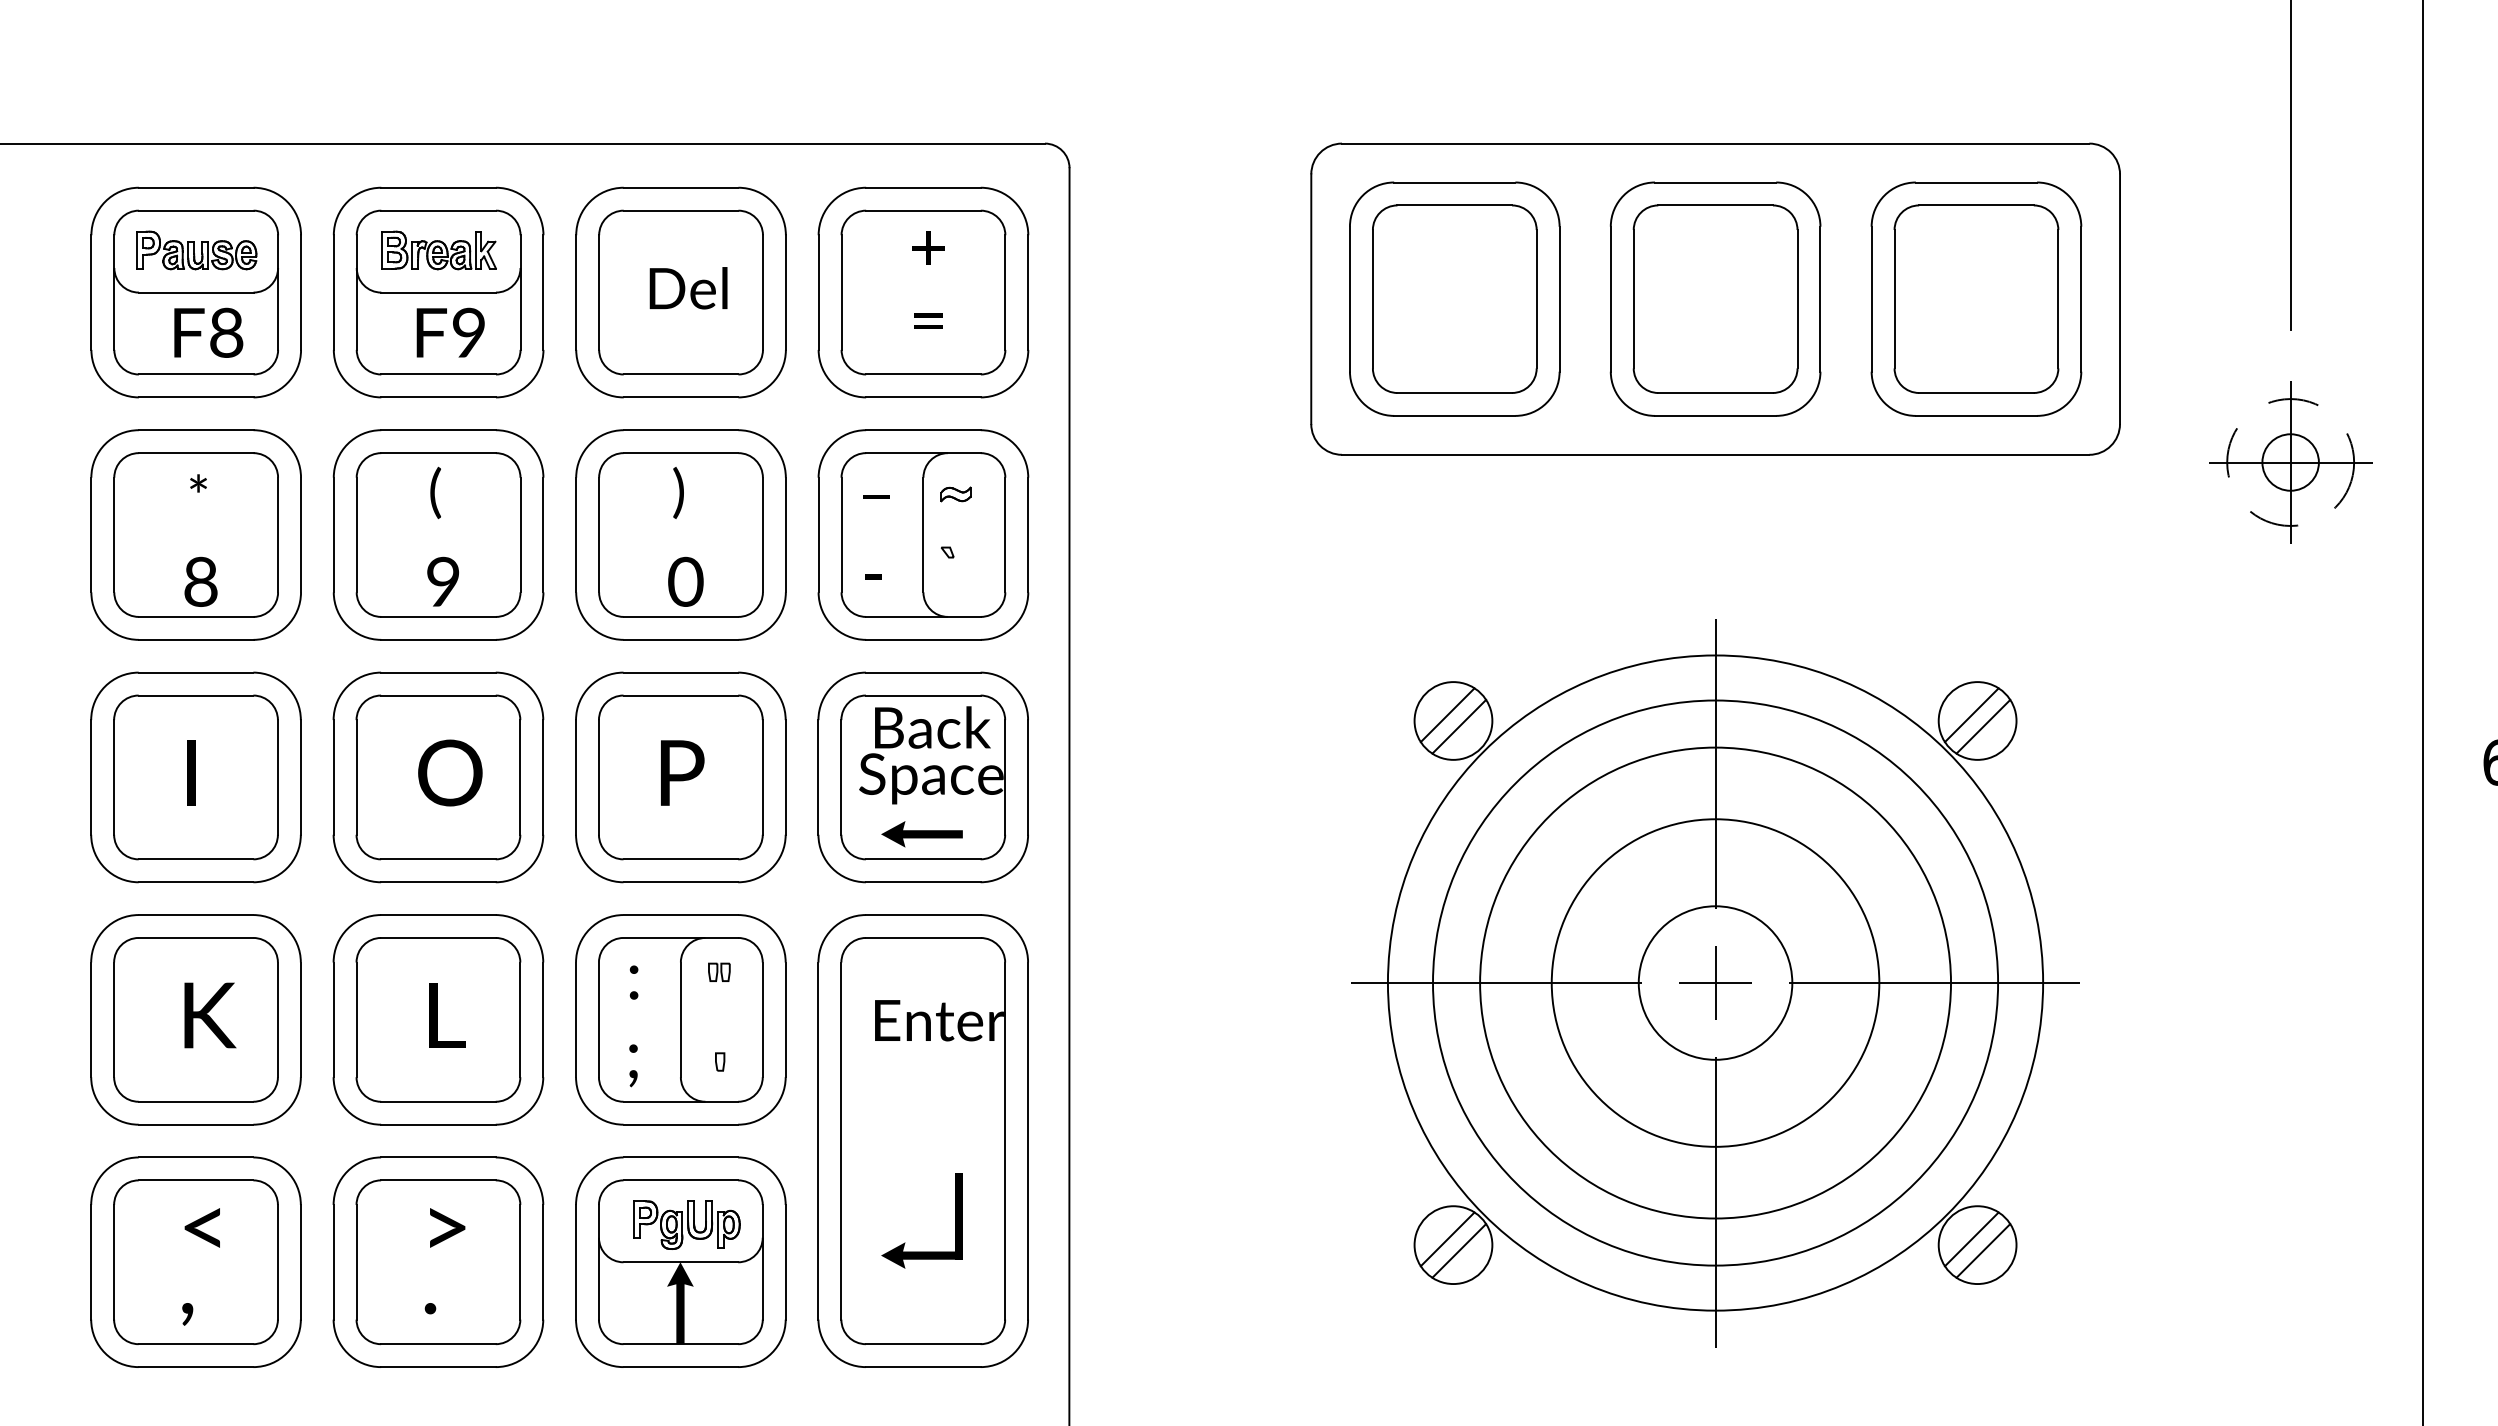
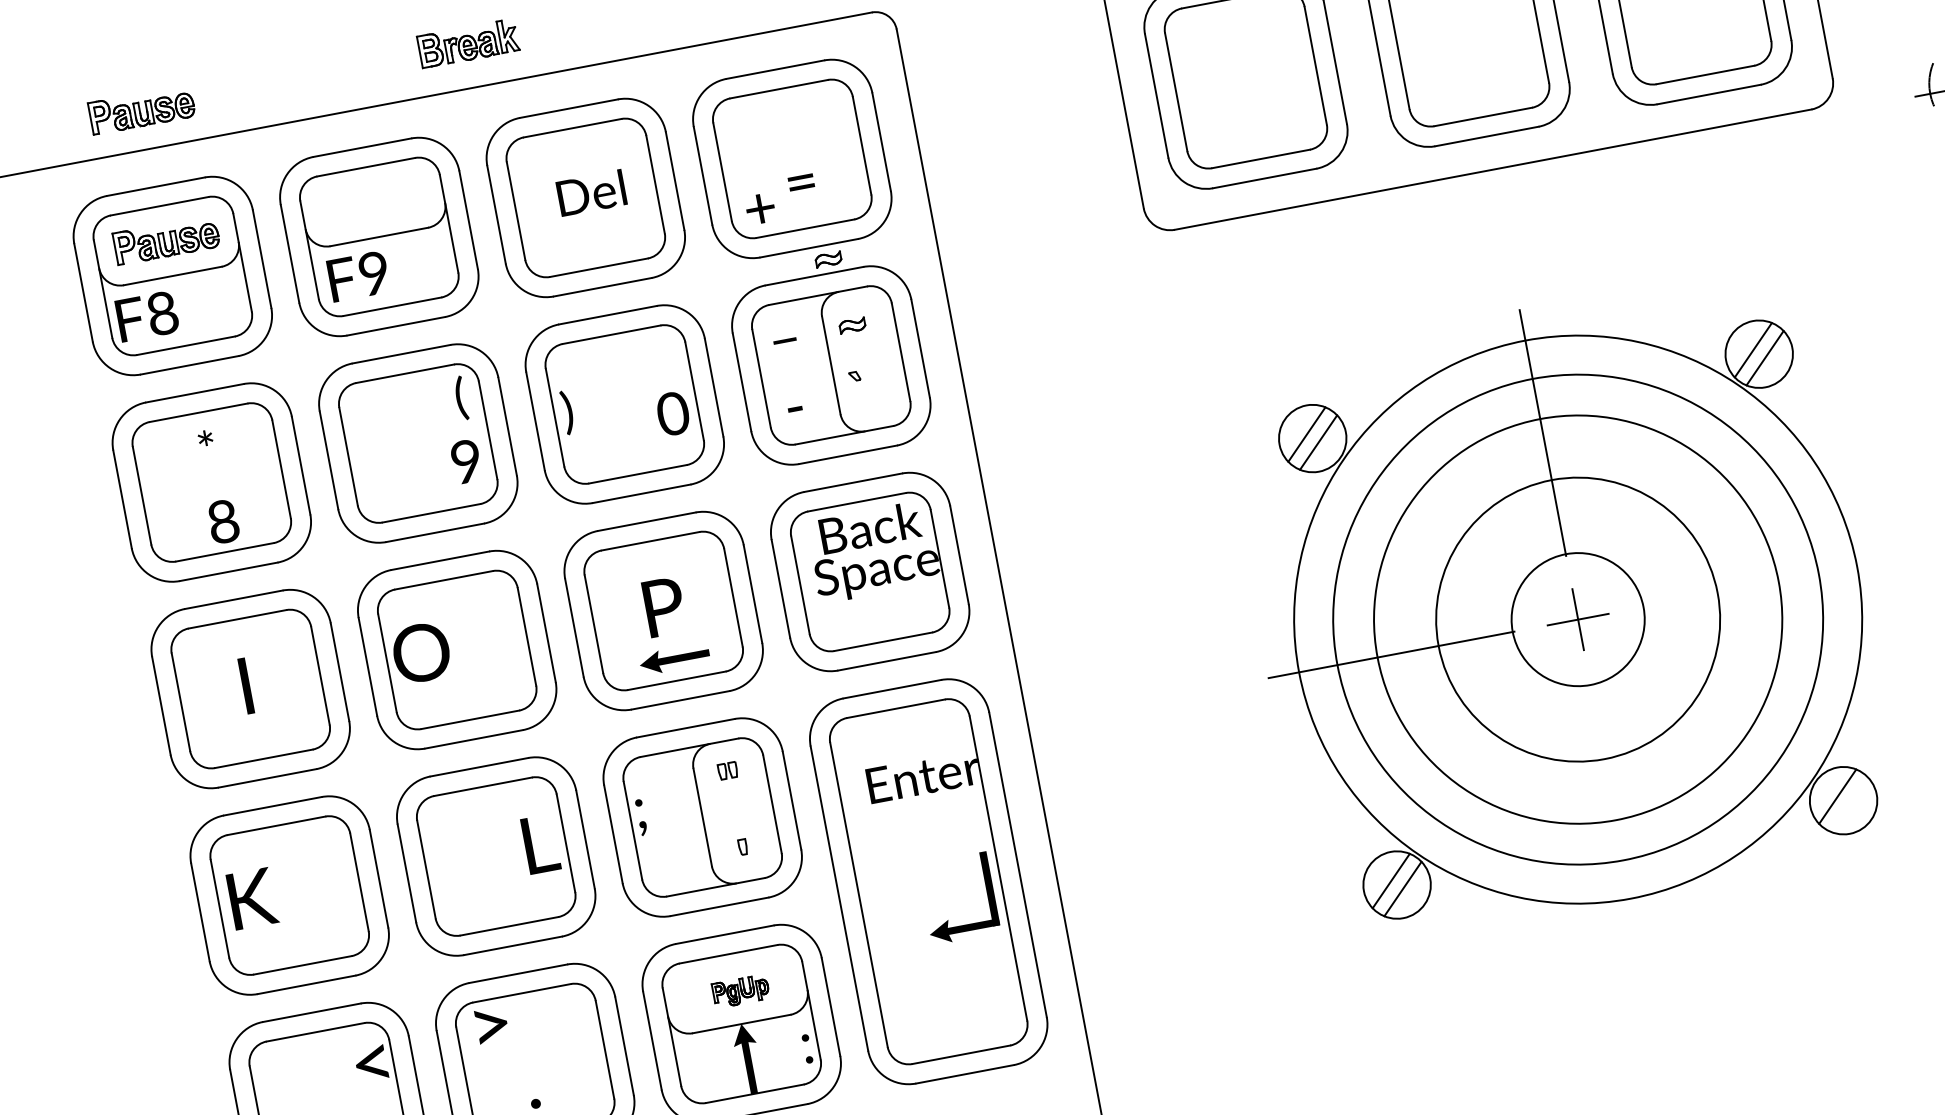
part: (196, 97) -> (141, 109), added
text: (928, 247) -> (760, 208), moved
part: (438, 250) -> (467, 43), moved
text: (208, 332) -> (147, 316), moved
text: (450, 332) -> (358, 276), moved
part: (942, 414) -> (828, 259), added
text: (435, 492) -> (460, 397), moved
text: (678, 492) -> (567, 412), moved
text: (442, 581) -> (465, 461), moved
text: (685, 581) -> (672, 413), moved
text: (450, 772) -> (421, 652), moved
part: (921, 834) -> (674, 659), moved
text: (633, 982) -> (807, 1048), moved
line: (1934, 983) -> (1764, 584), removed
text: (210, 1015) -> (252, 898), moved
text: (447, 1015) -> (540, 844), moved
text: (633, 1065) -> (641, 817), moved
line: (1715, 1201) -> (1613, 805), removed
part: (686, 1224) -> (740, 990), size x0.6
text: (201, 1227) -> (370, 1063), moved
text: (447, 1227) -> (491, 1024), moved
part: (905, 1242) -> (948, 919), moved
line: (1983, 1250) -> (1849, 804), removed

